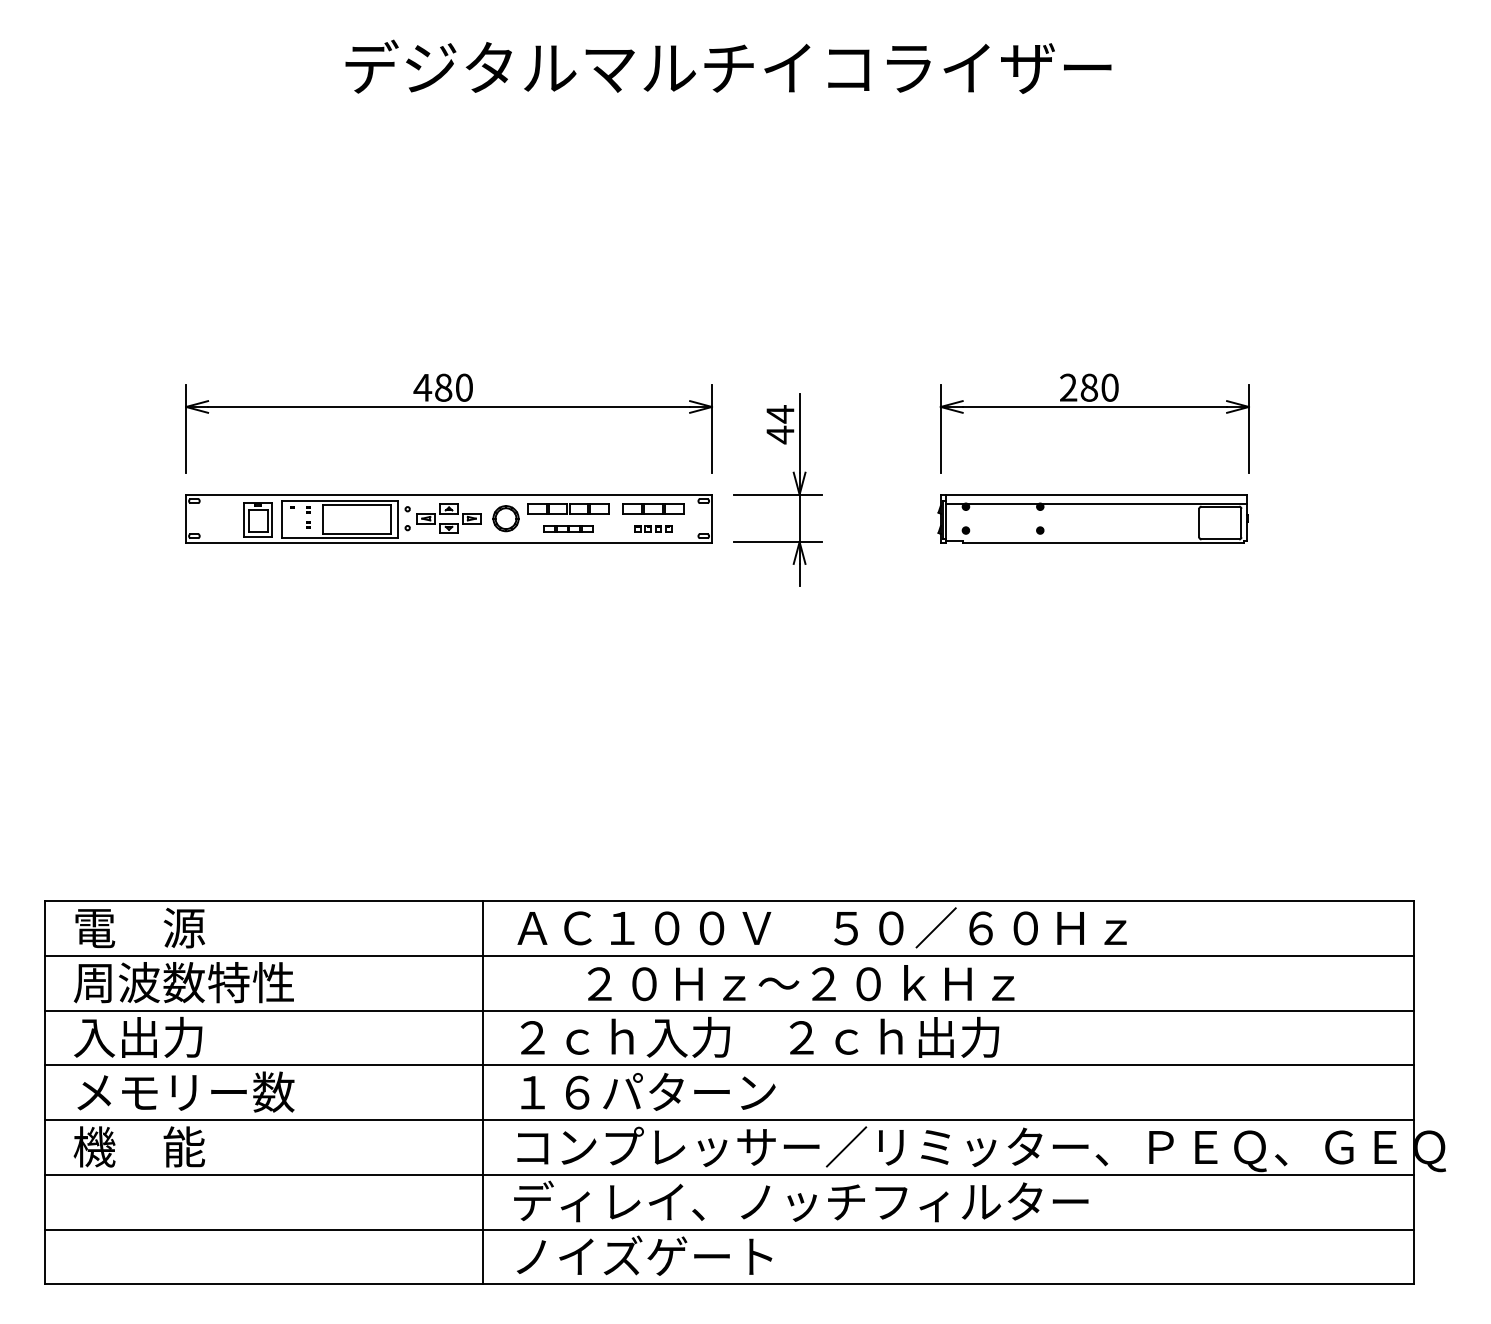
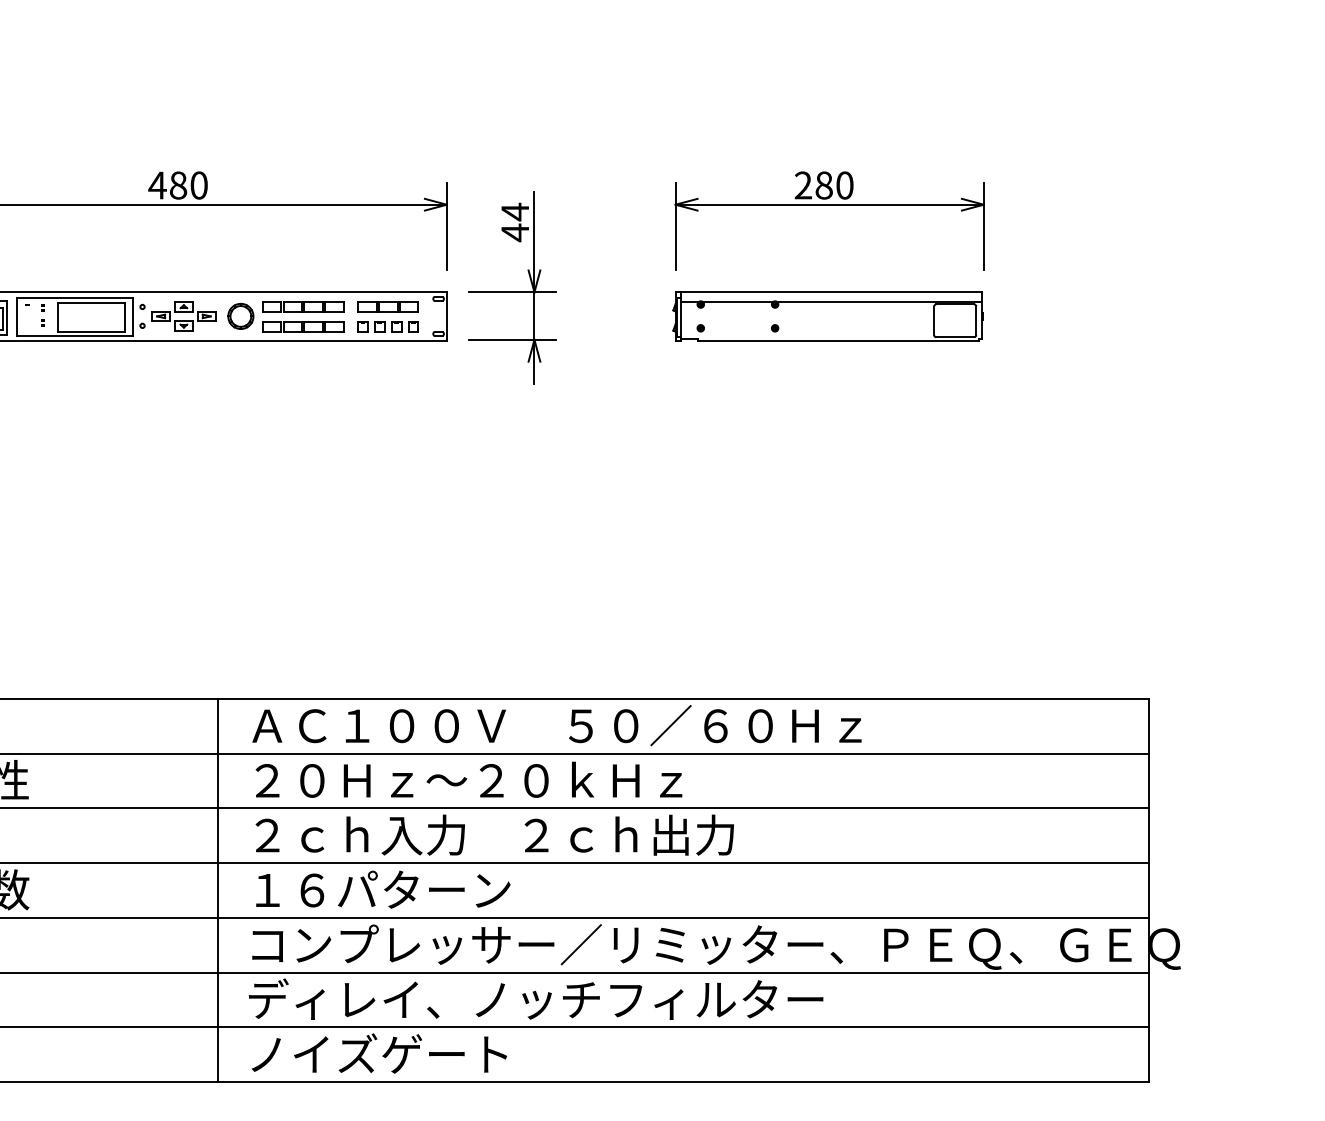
part: (568, 528) -> (303, 326), size x1.67
part: (653, 528) -> (388, 326), size x1.67
text: (801, 983) -> (469, 780), moved

